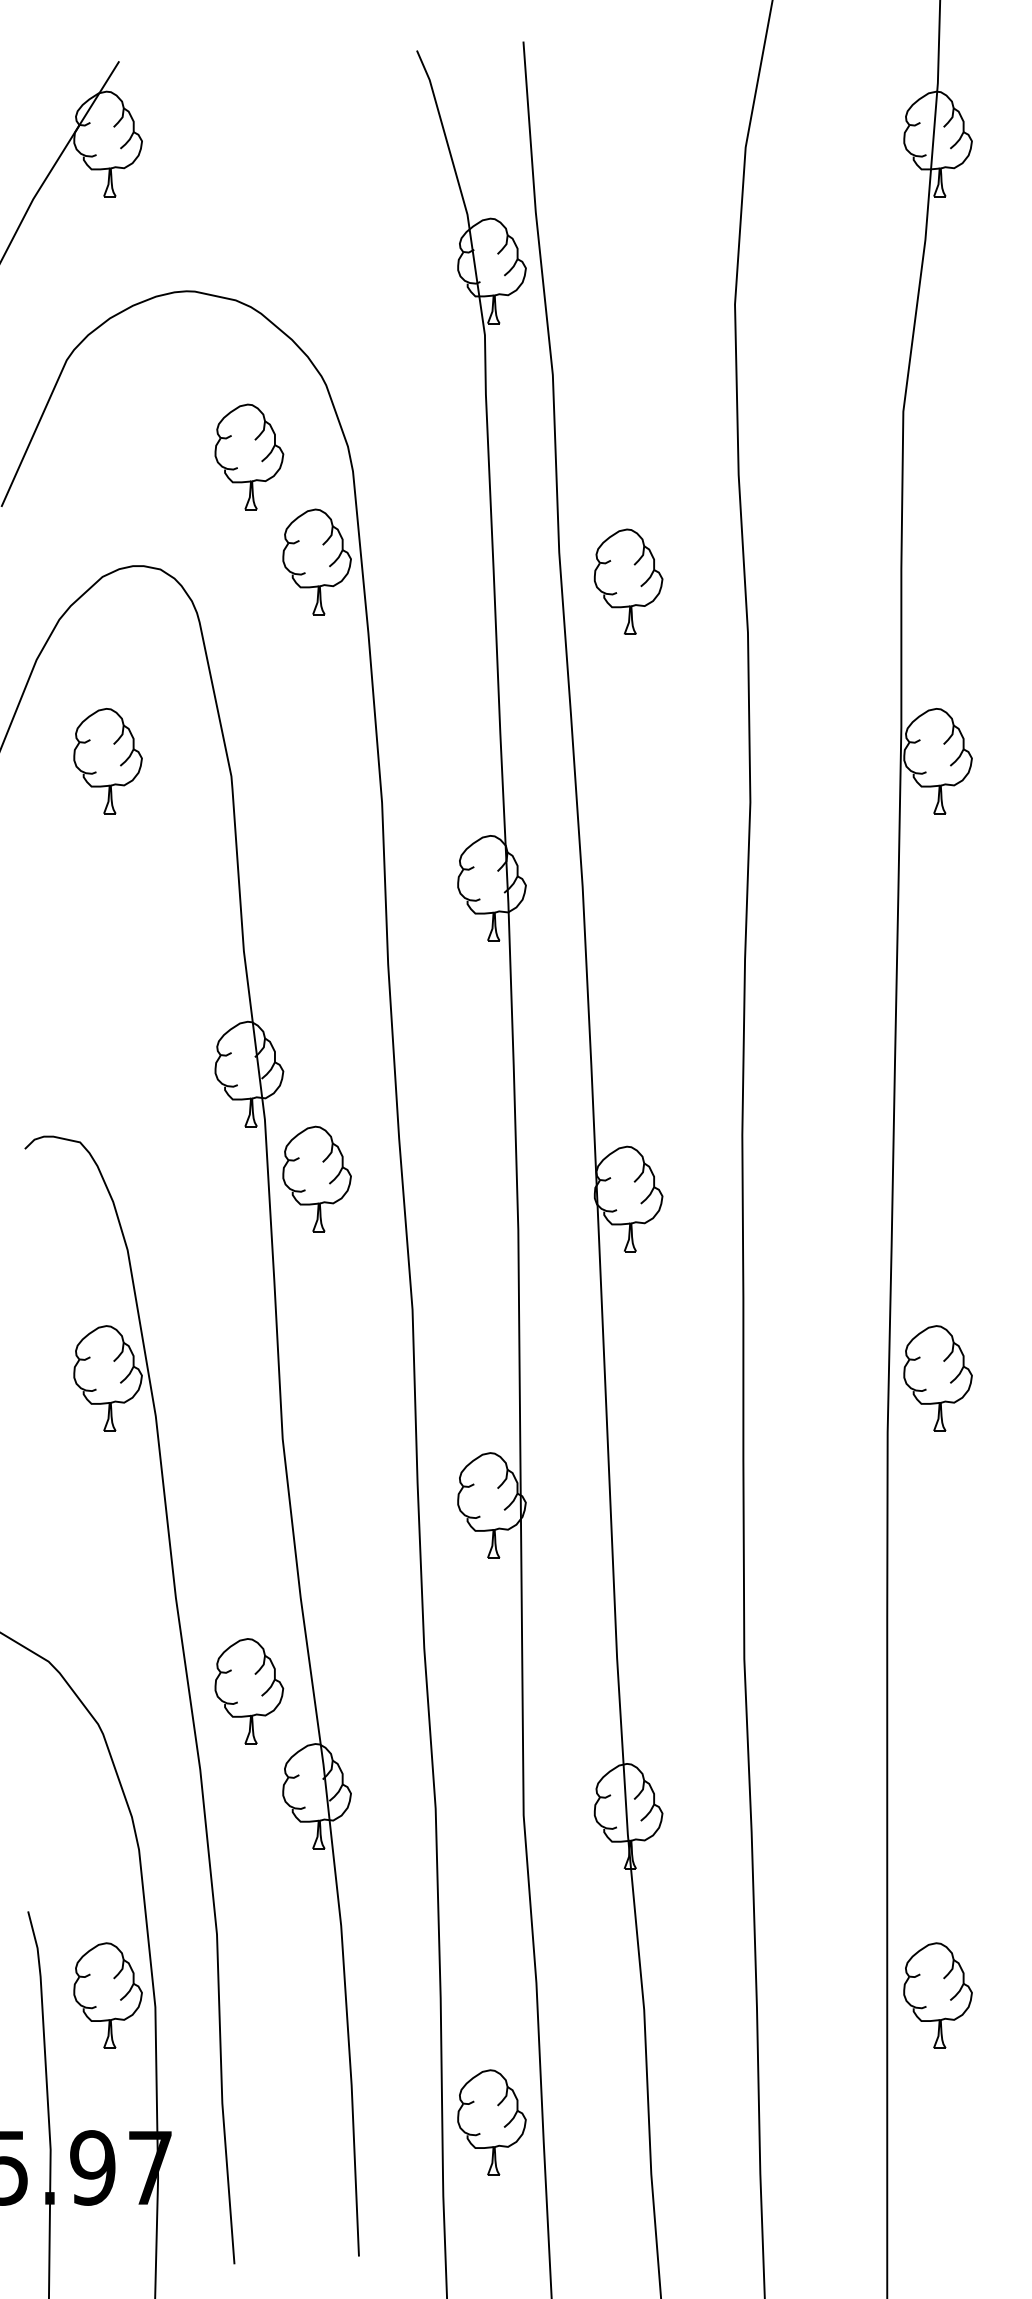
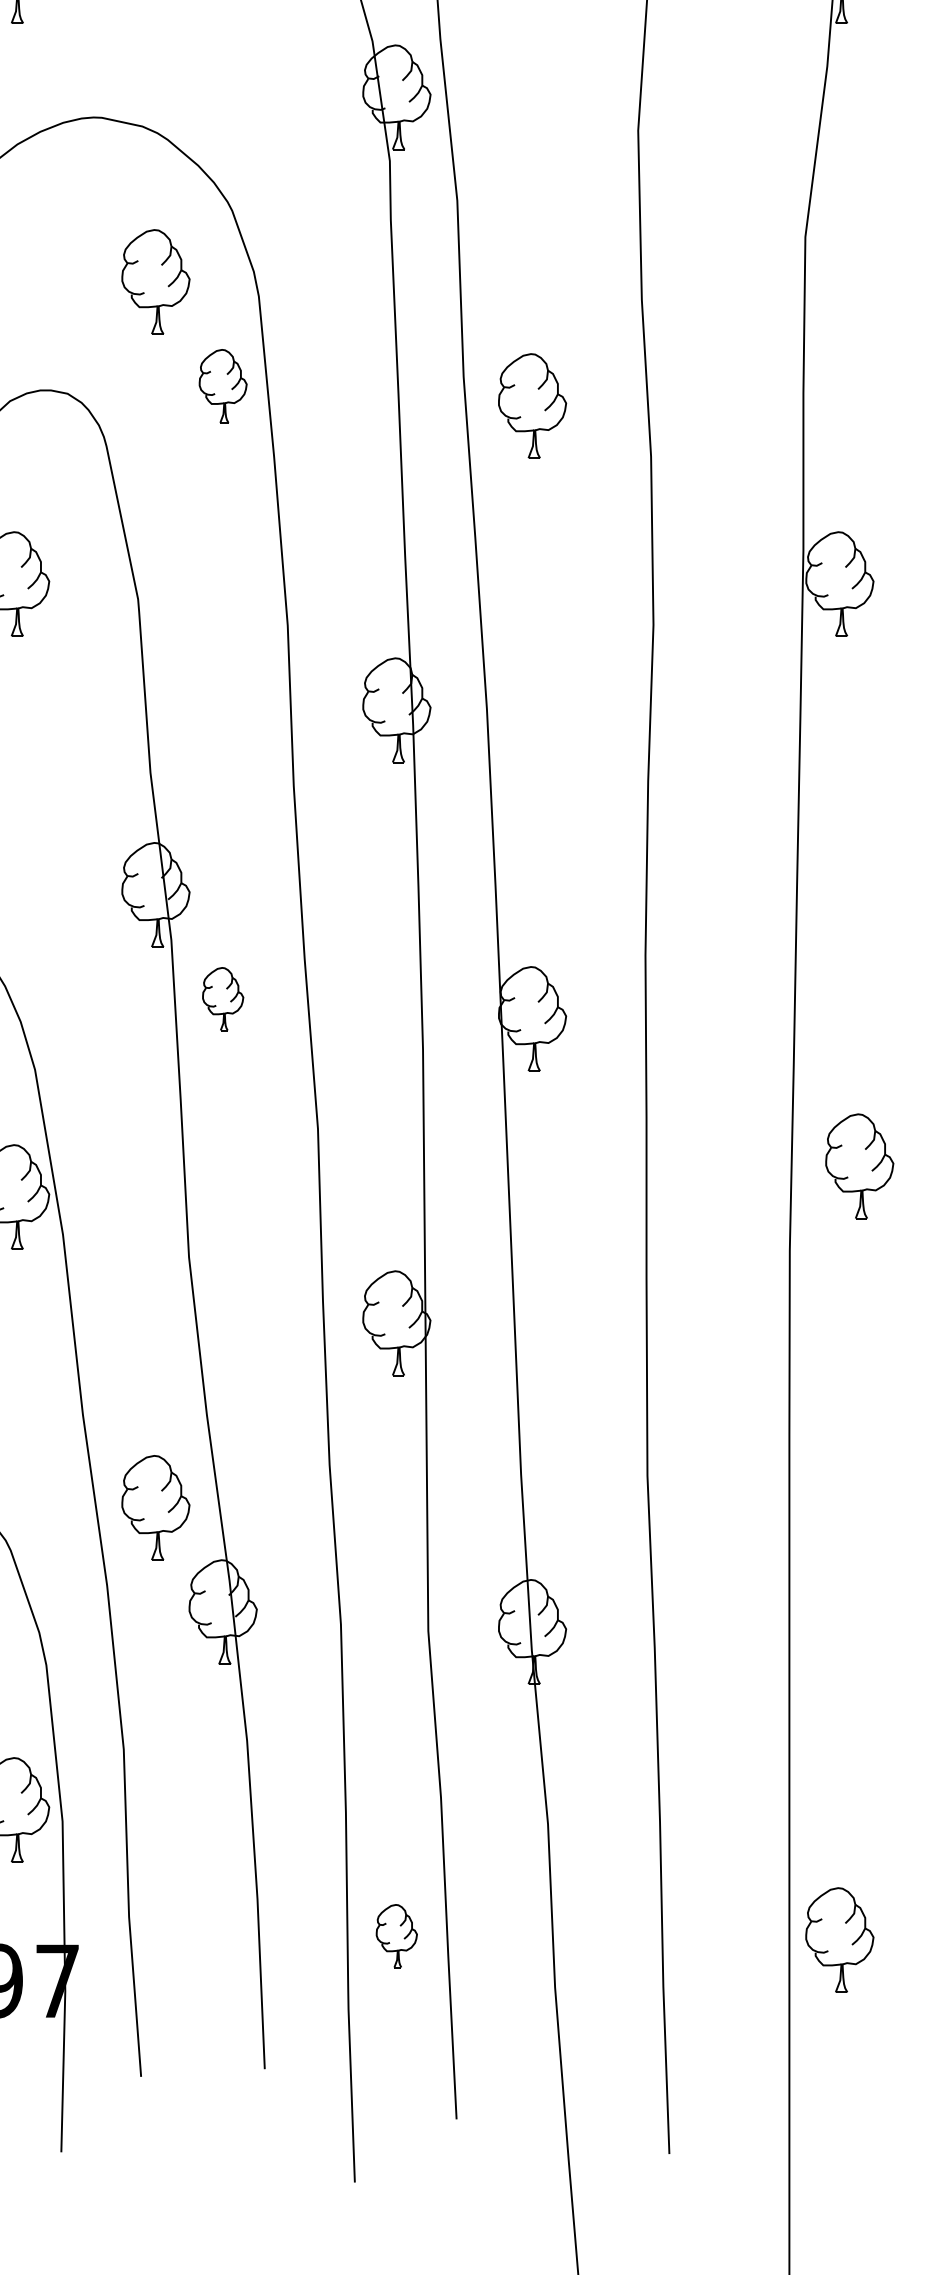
part: (316, 561) -> (222, 385), size x0.7
part: (316, 1178) -> (222, 998), size x0.6
part: (937, 1378) -> (859, 1166), moved
part: (937, 1995) -> (839, 1940), moved
part: (491, 2122) -> (396, 1936), size x0.6

